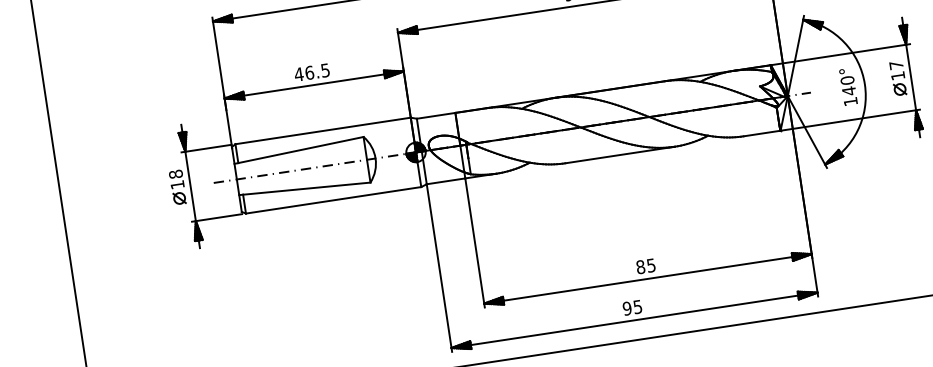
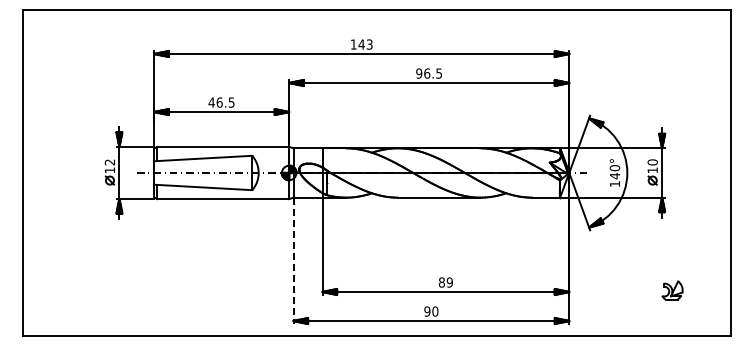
text: (896, 65) -> (652, 162), 17 -> 10
text: (175, 174) -> (109, 162), 18 -> 12
text: (650, 265) -> (449, 282), 85 -> 89
line: (439, 269) -> (293, 261), solid -> dashed
text: (638, 306) -> (435, 311), 95 -> 90

